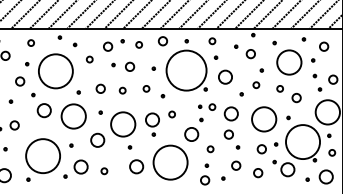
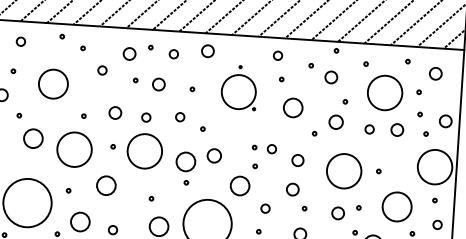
part: (186, 65) -> (239, 87), size x0.6
circle: (55, 71) -> (52, 84), size x0.6
circle: (256, 84) -> (336, 121), size x1.6
circle: (296, 98) -> (397, 130), moved
circle: (230, 113) -> (296, 159), size x0.6
circle: (171, 114) -> (213, 155), size x1.6
circle: (123, 124) -> (145, 151), moved
circle: (302, 142) -> (396, 207), size x0.6

